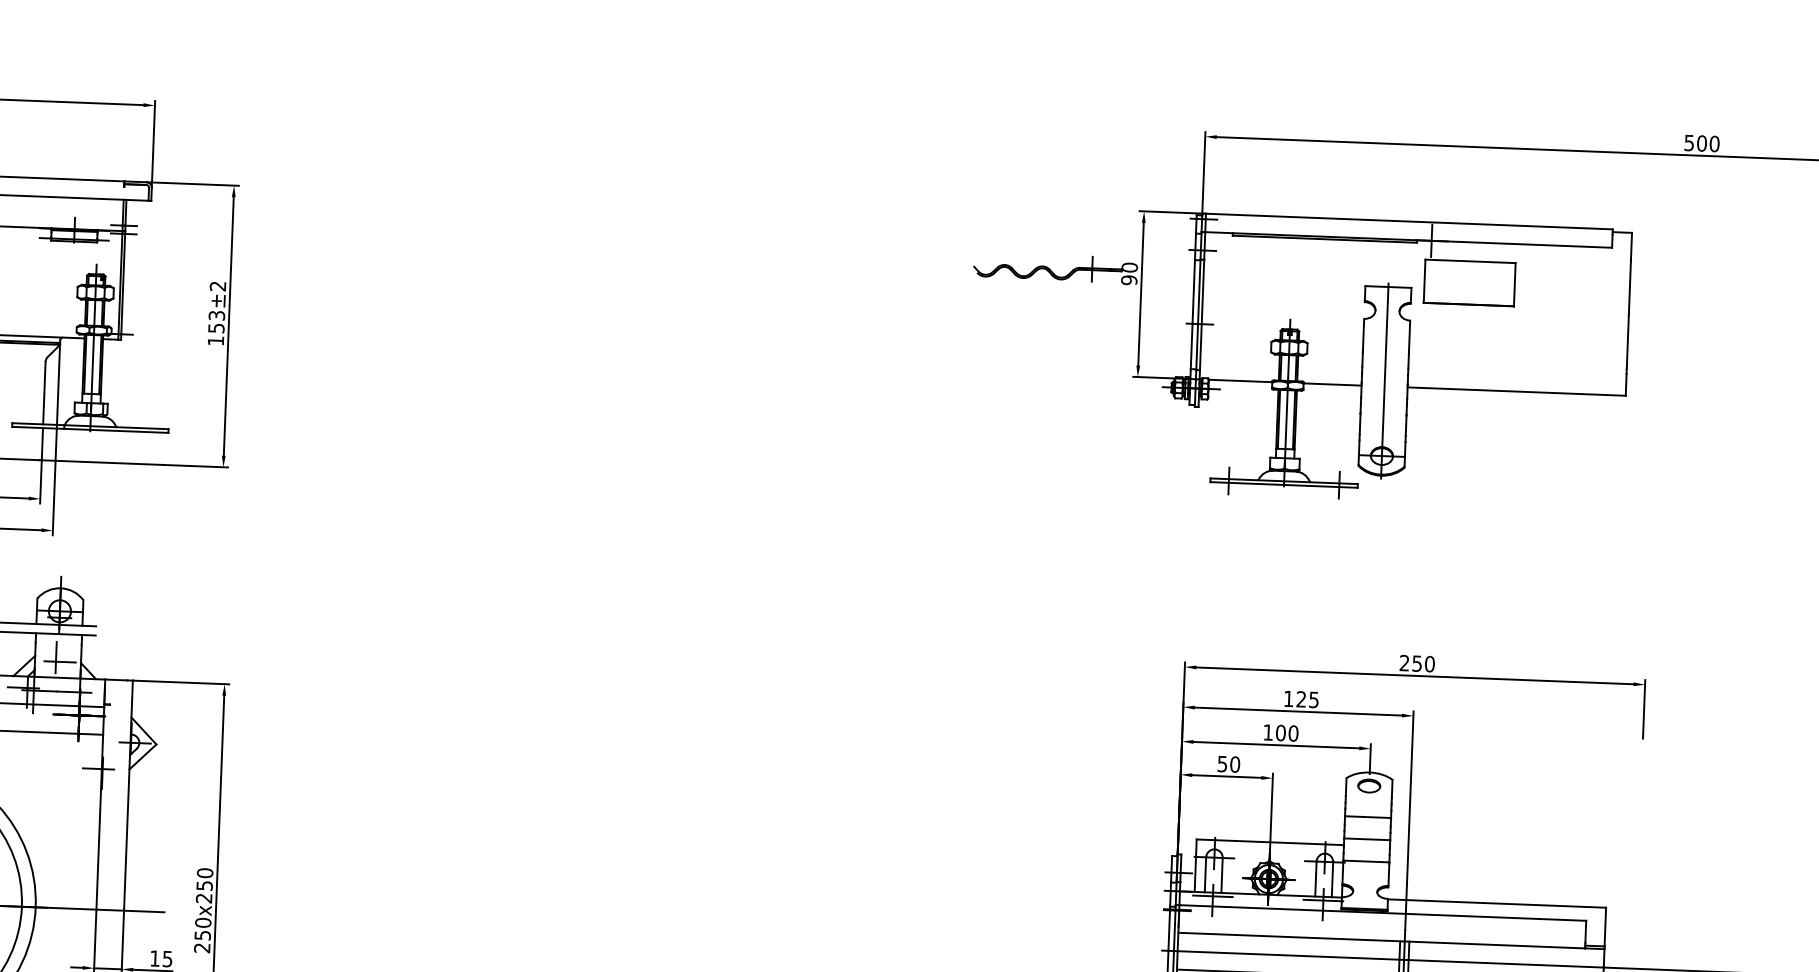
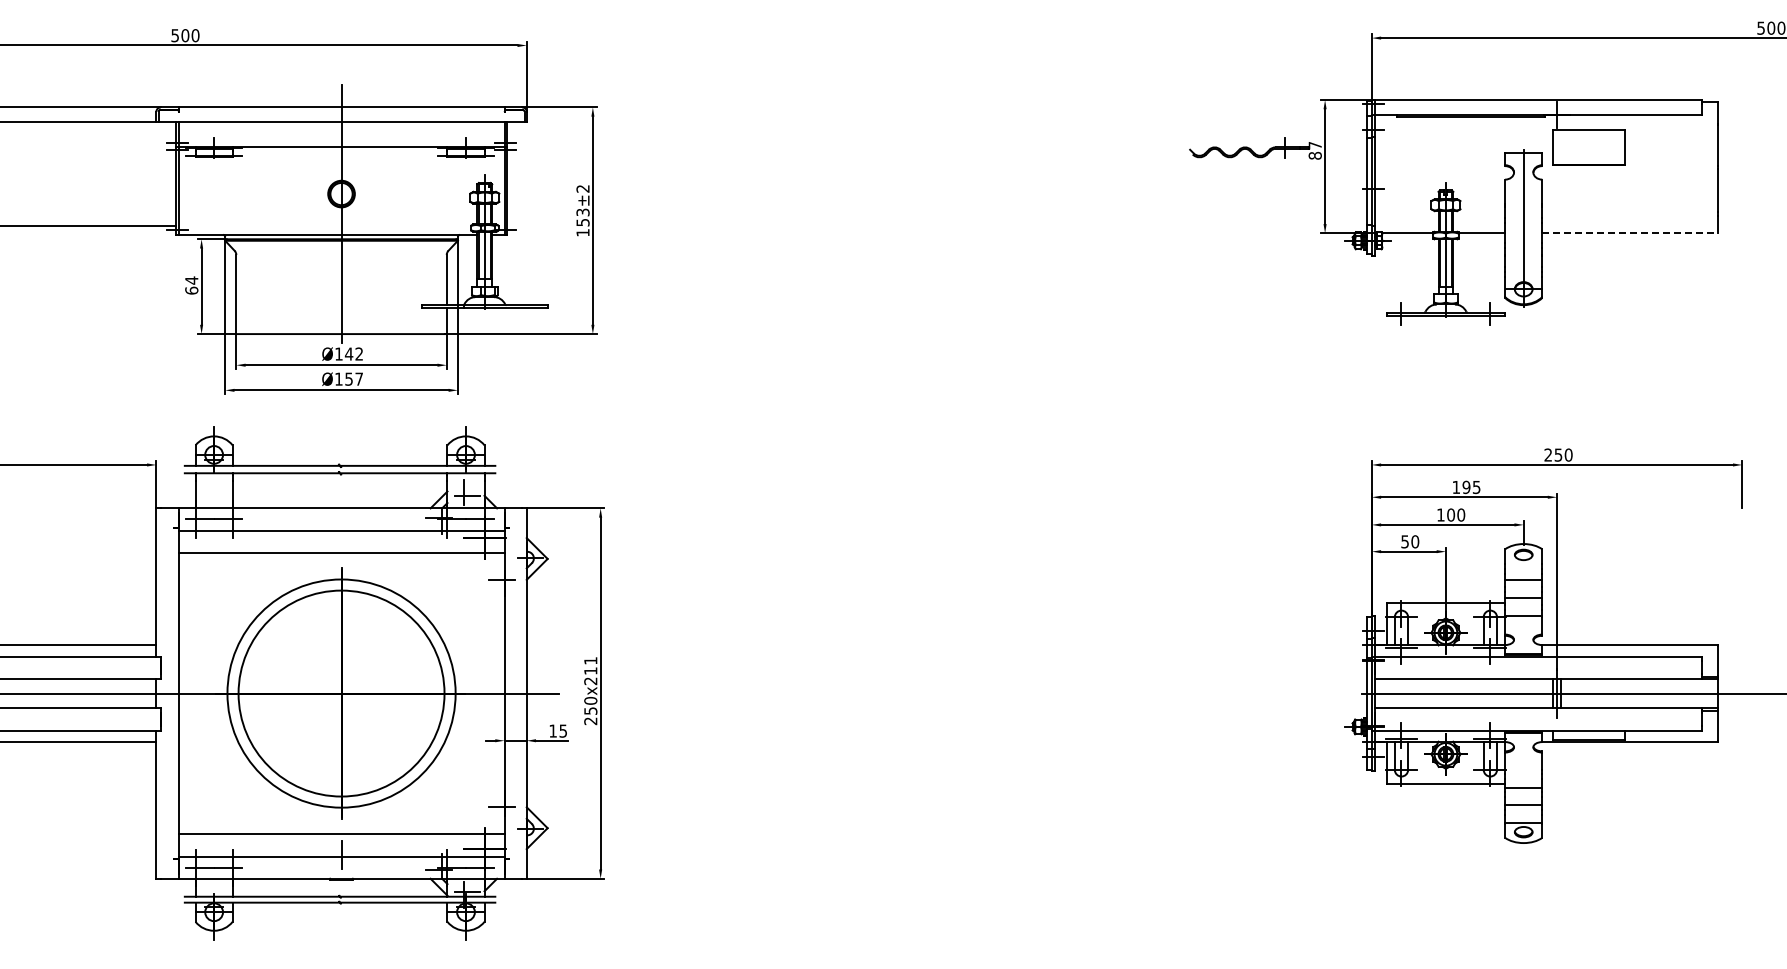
text: (1128, 273) -> (1314, 150), 90 -> 87
line: (1517, 391) -> (1630, 233), solid -> dashed
text: (1301, 699) -> (1466, 487), 125 -> 195
text: (204, 878) -> (590, 665), x250 -> x211

